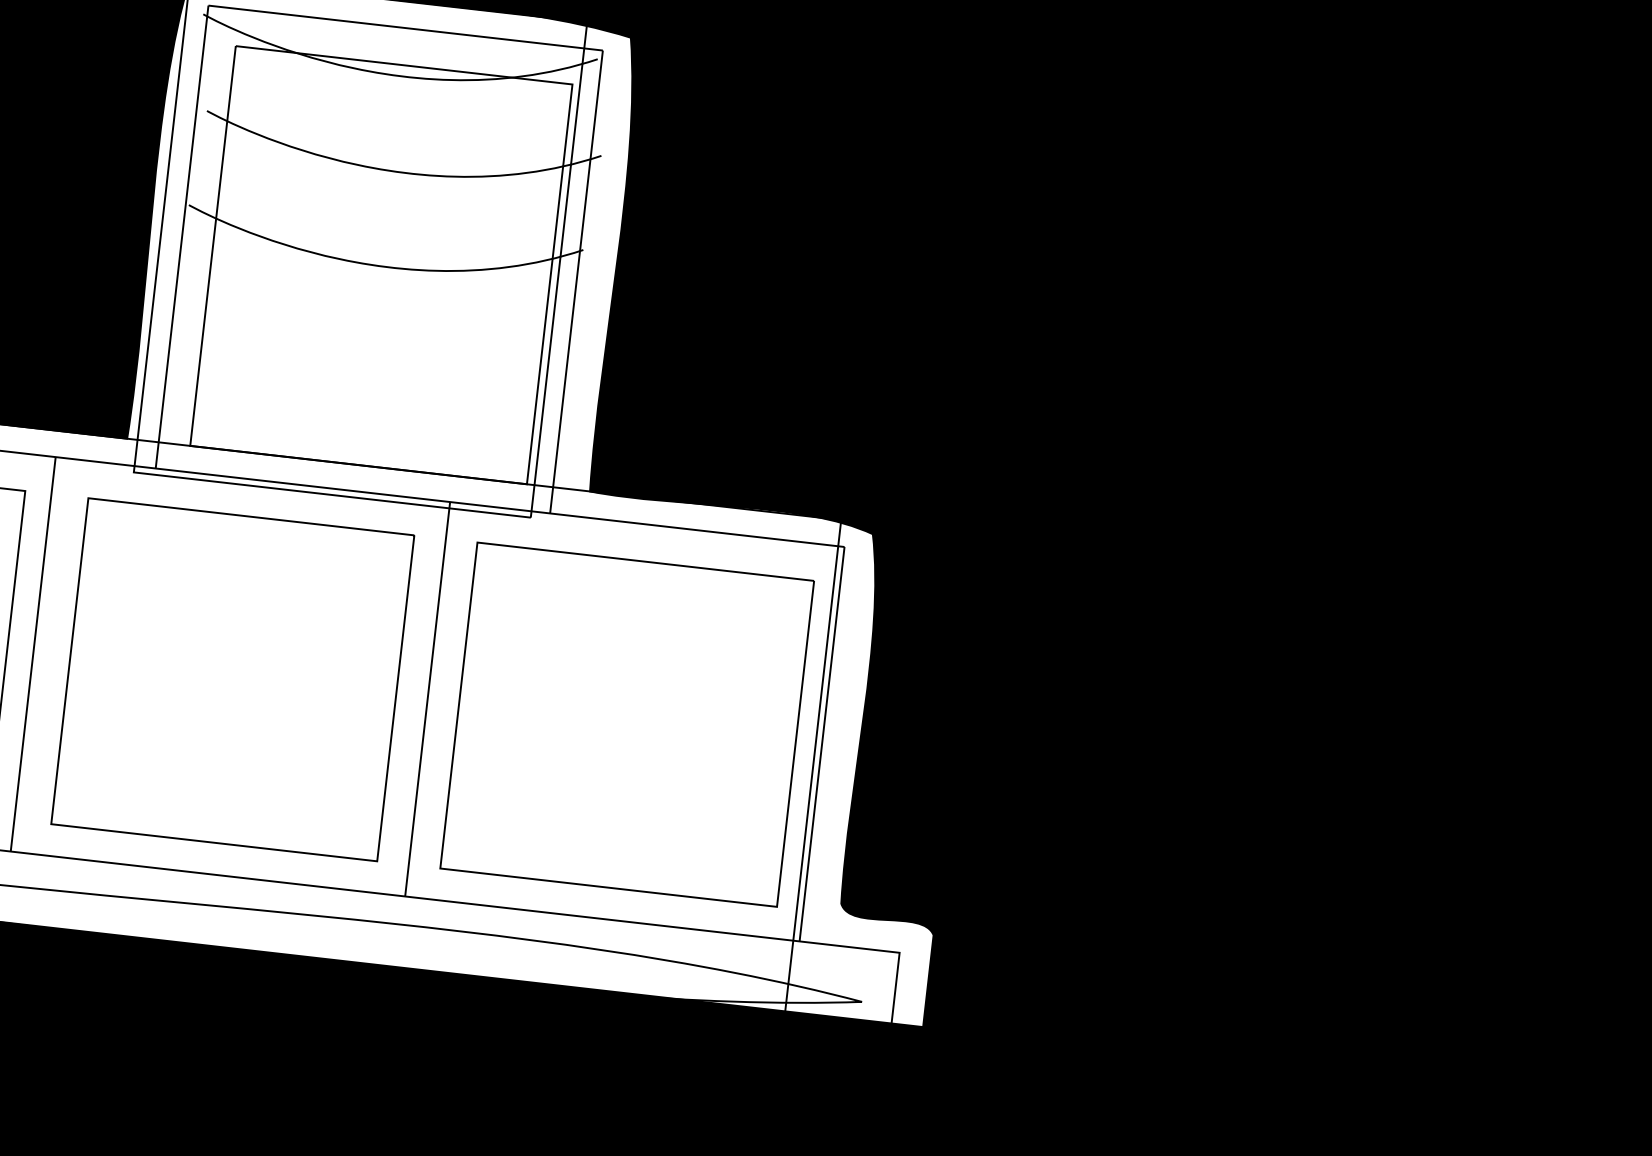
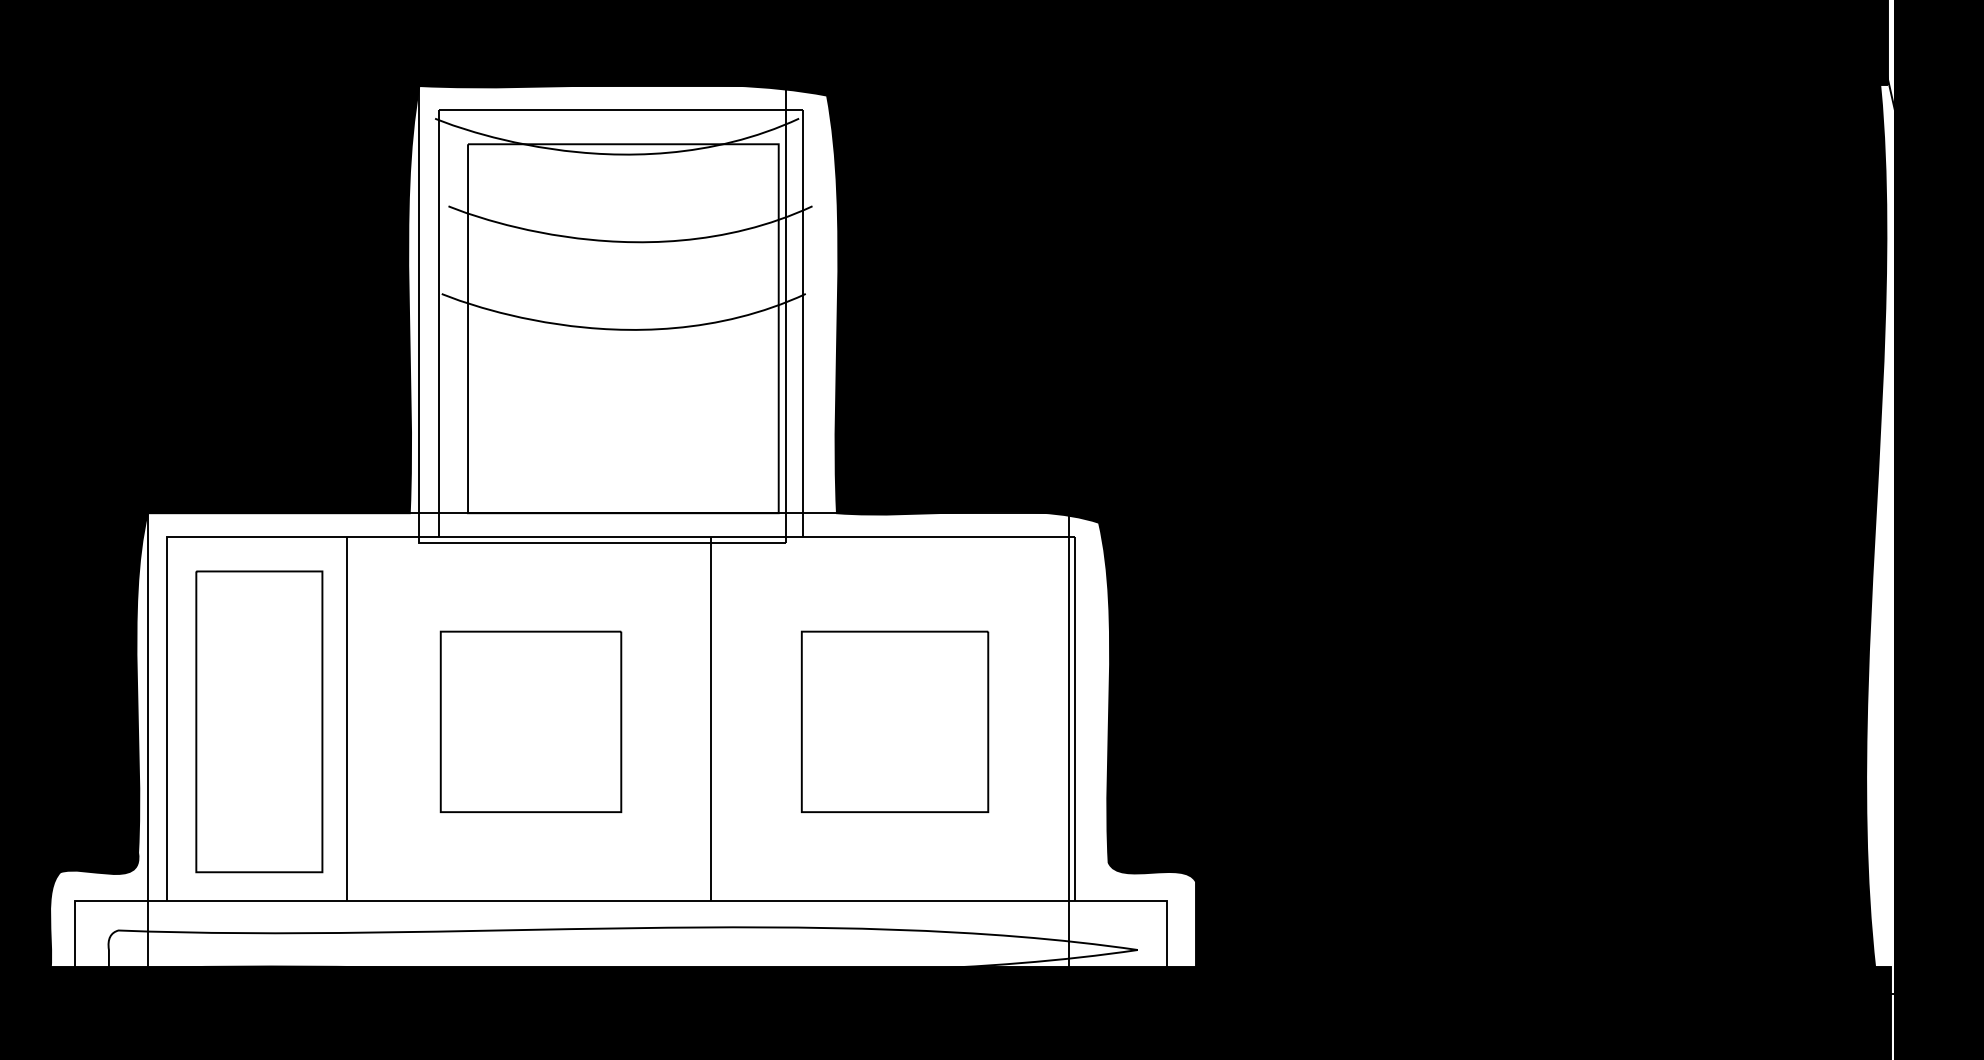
part: (232, 679) -> (530, 721), size x0.6
part: (626, 724) -> (894, 721), size x0.6

